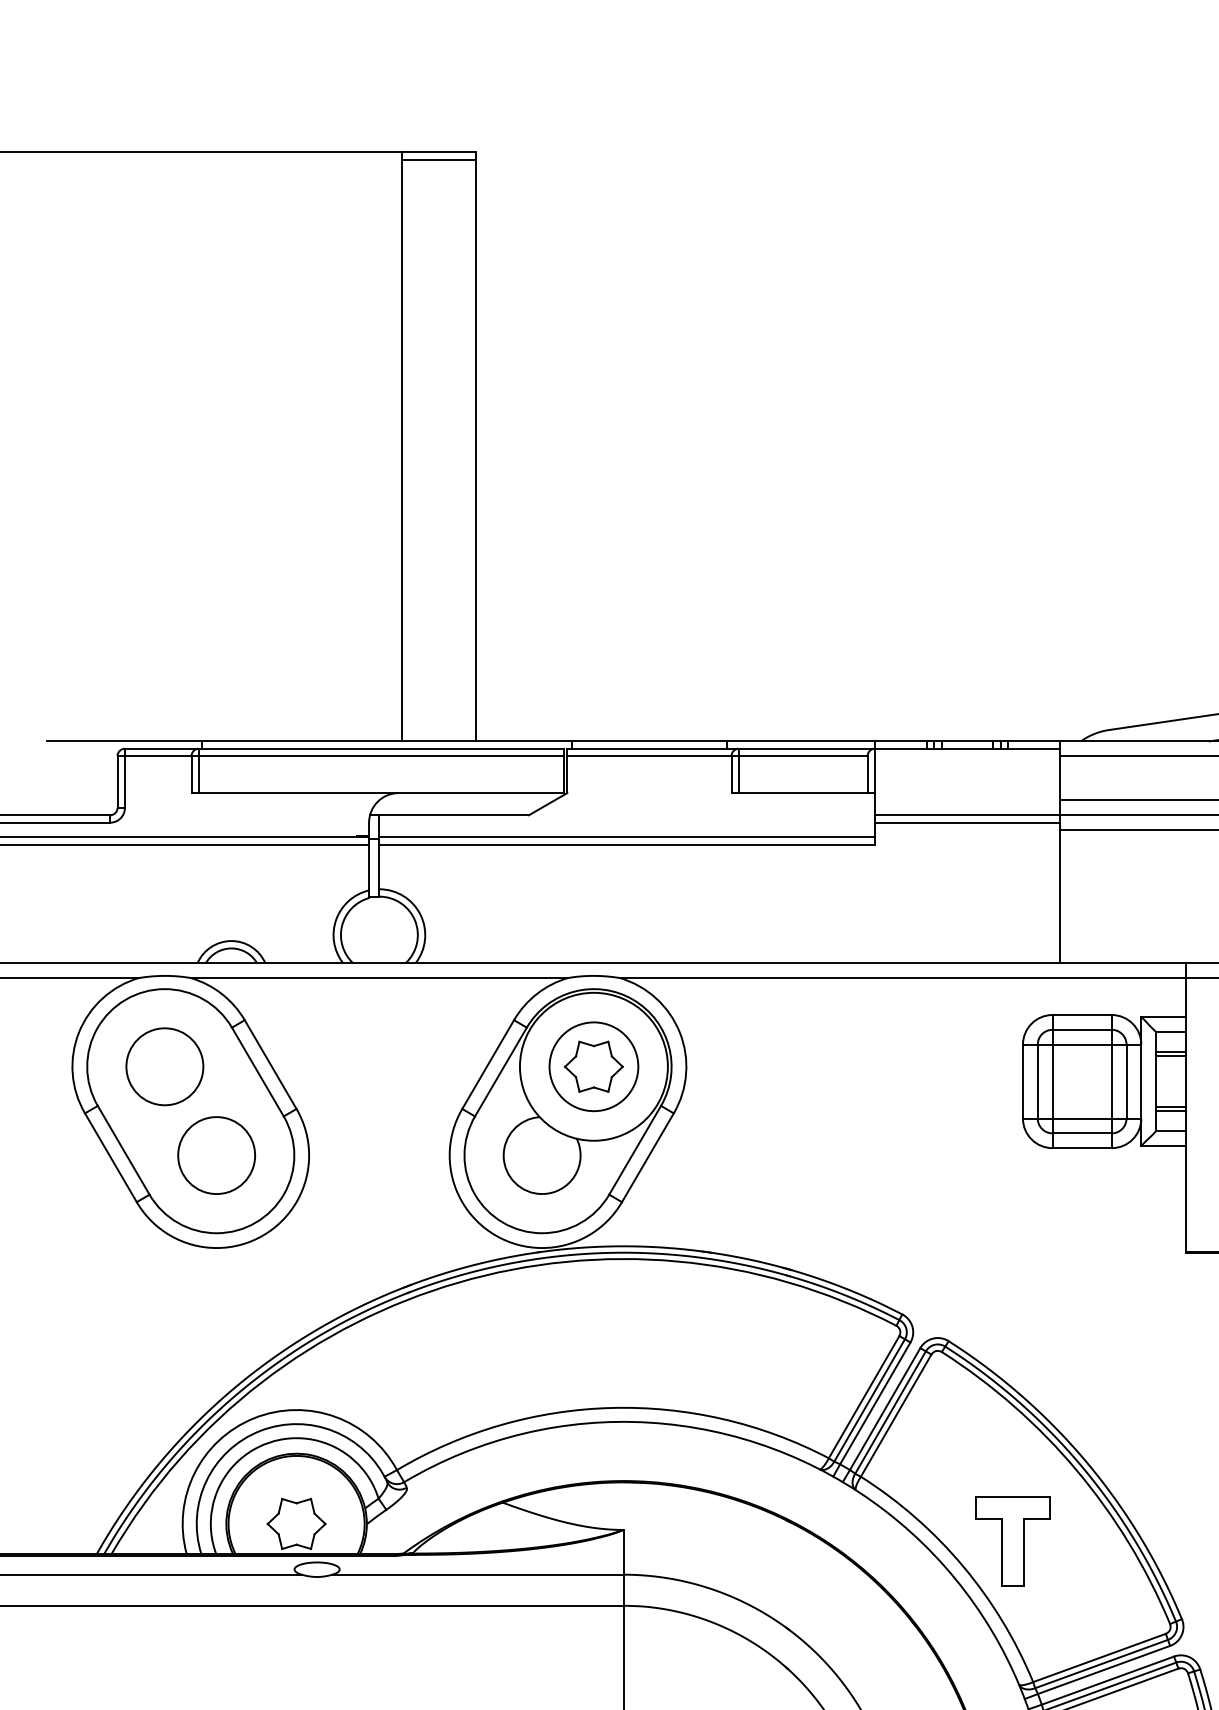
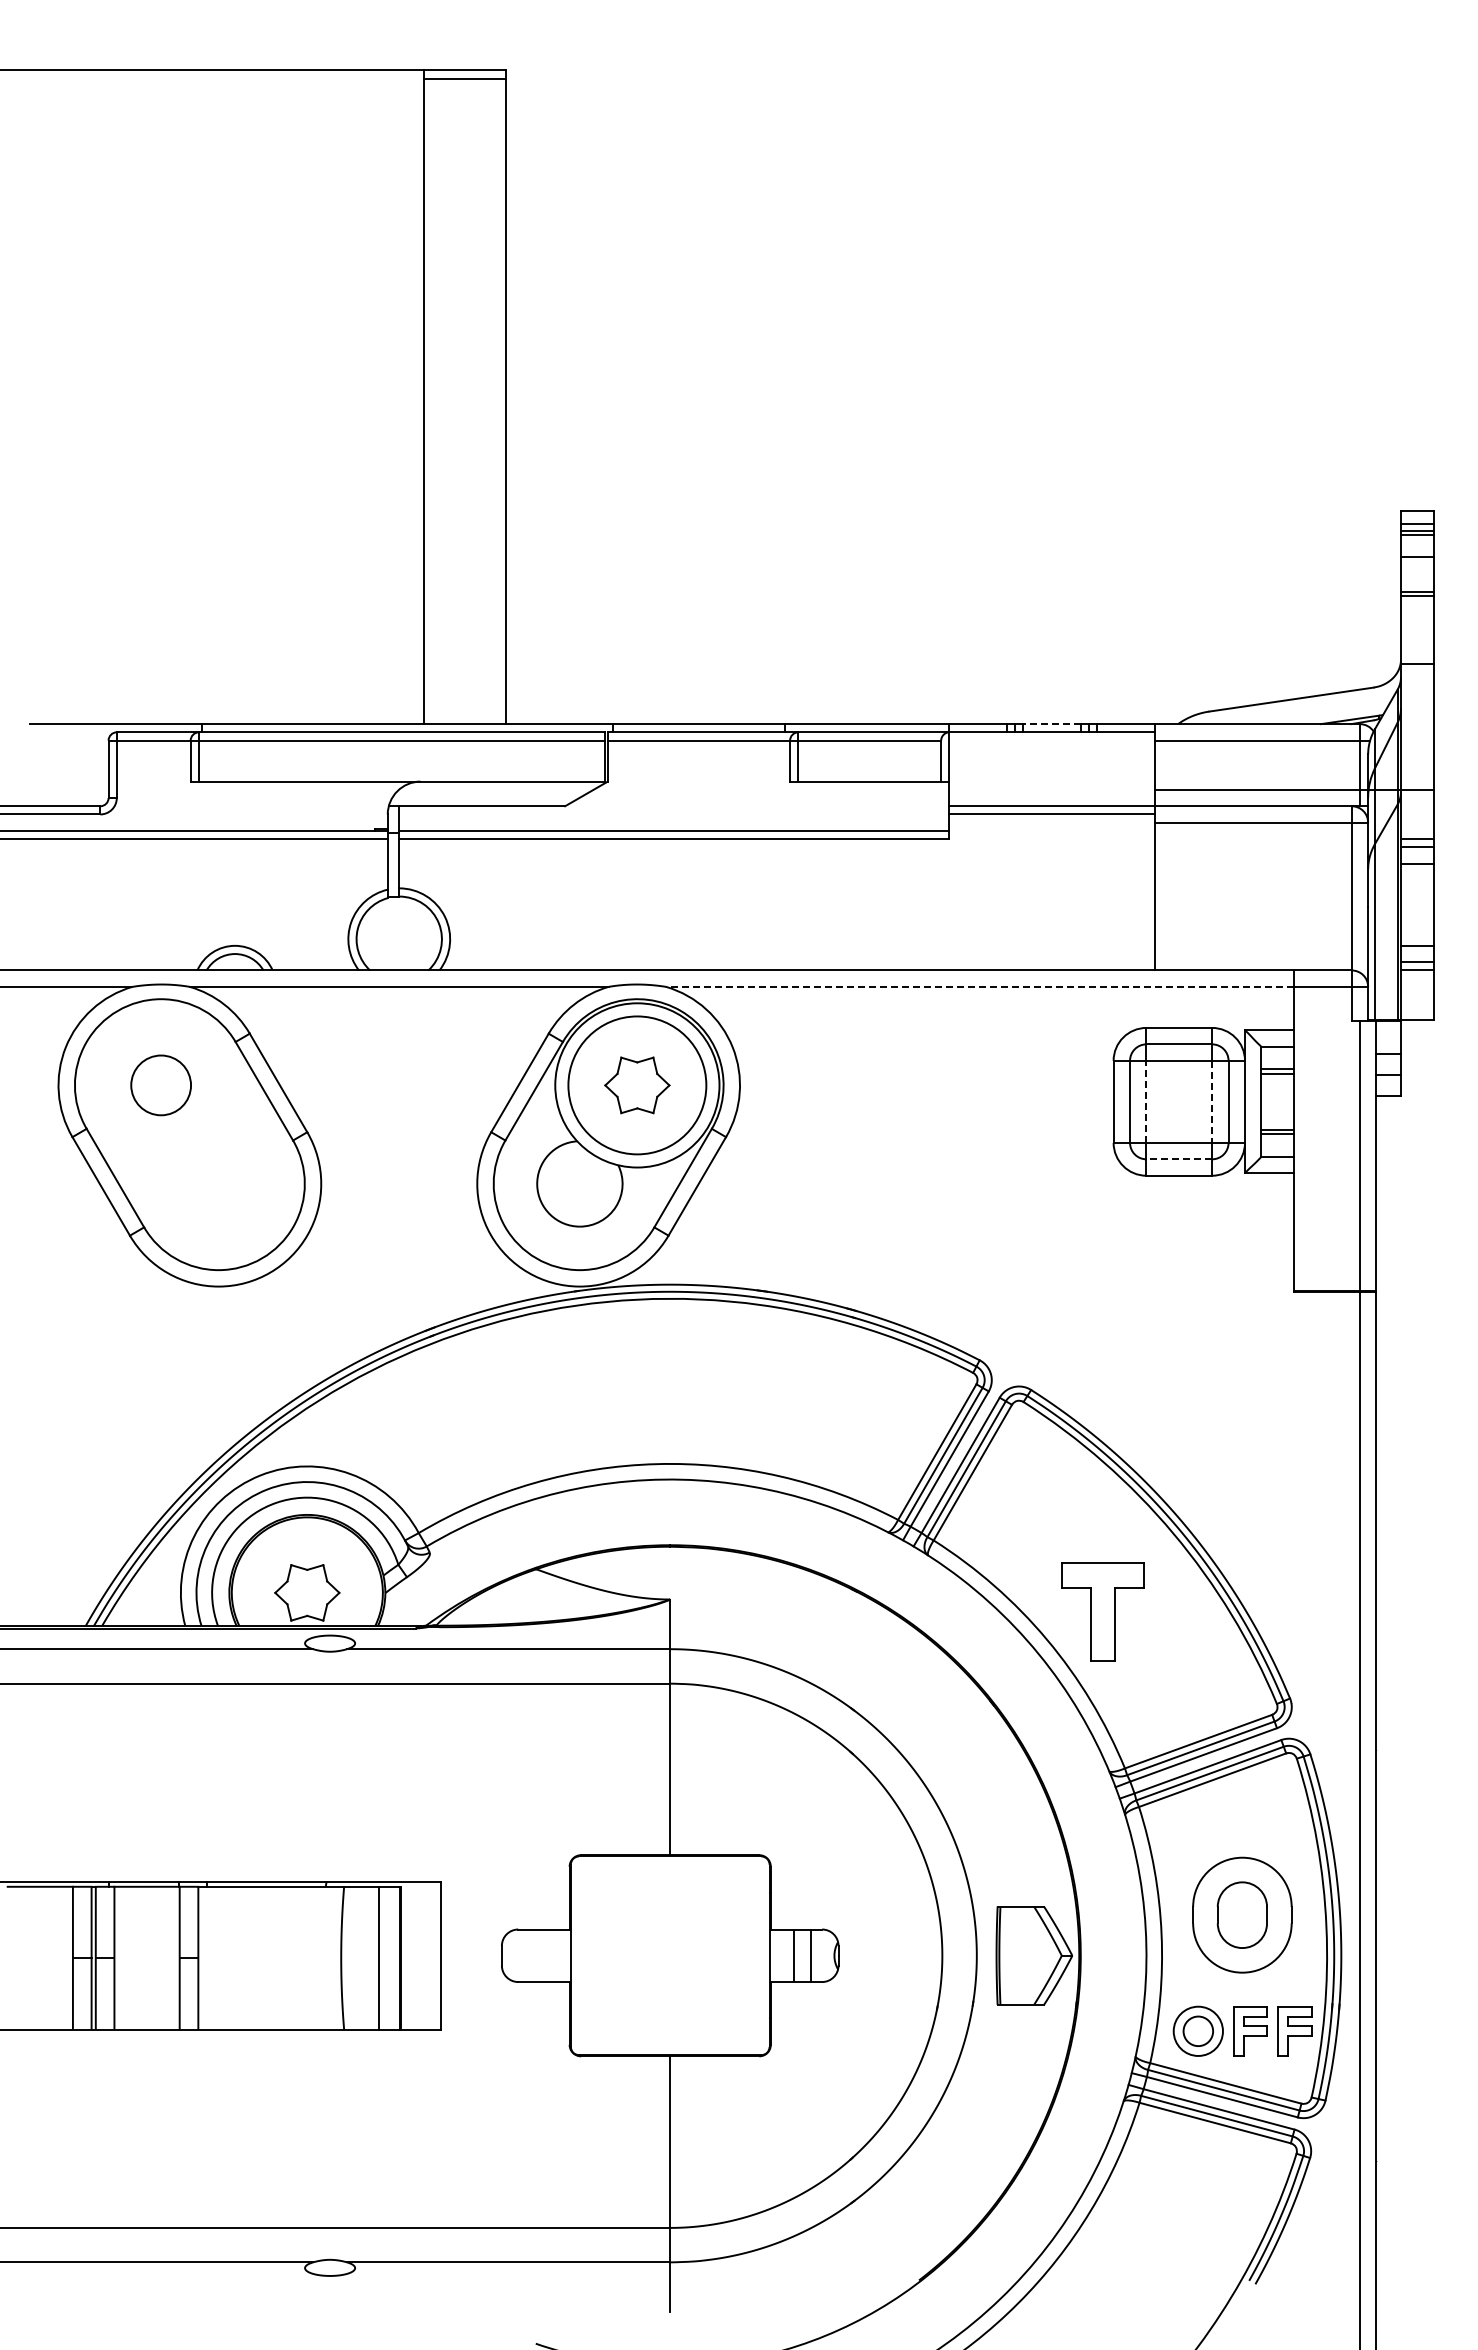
line: (967, 741) -> (1052, 724), solid -> dashed
line: (902, 977) -> (979, 986), solid -> dashed
circle: (164, 1066) -> (160, 1085), size x0.7
circle: (594, 1066) -> (637, 1085), size x1.4
line: (1052, 1081) -> (1146, 1101), solid -> dashed
line: (1112, 1082) -> (1212, 1102), solid -> dashed
line: (1082, 1133) -> (1179, 1159), solid -> dashed
circle: (216, 1155) -> (218, 1183), removed

